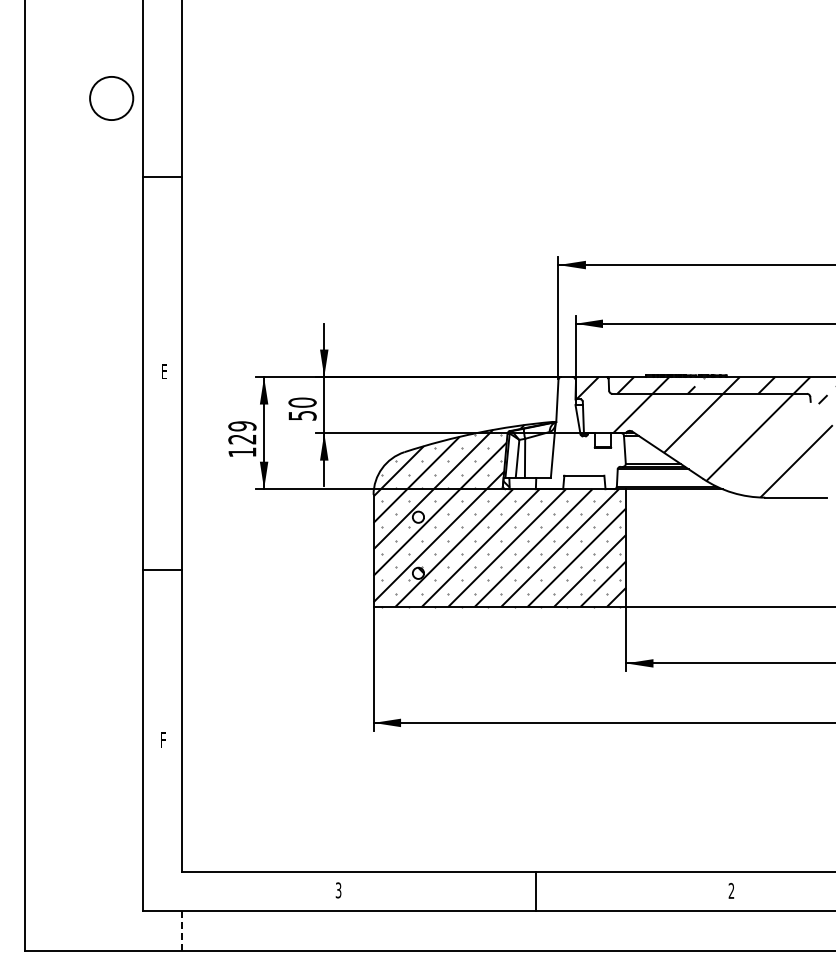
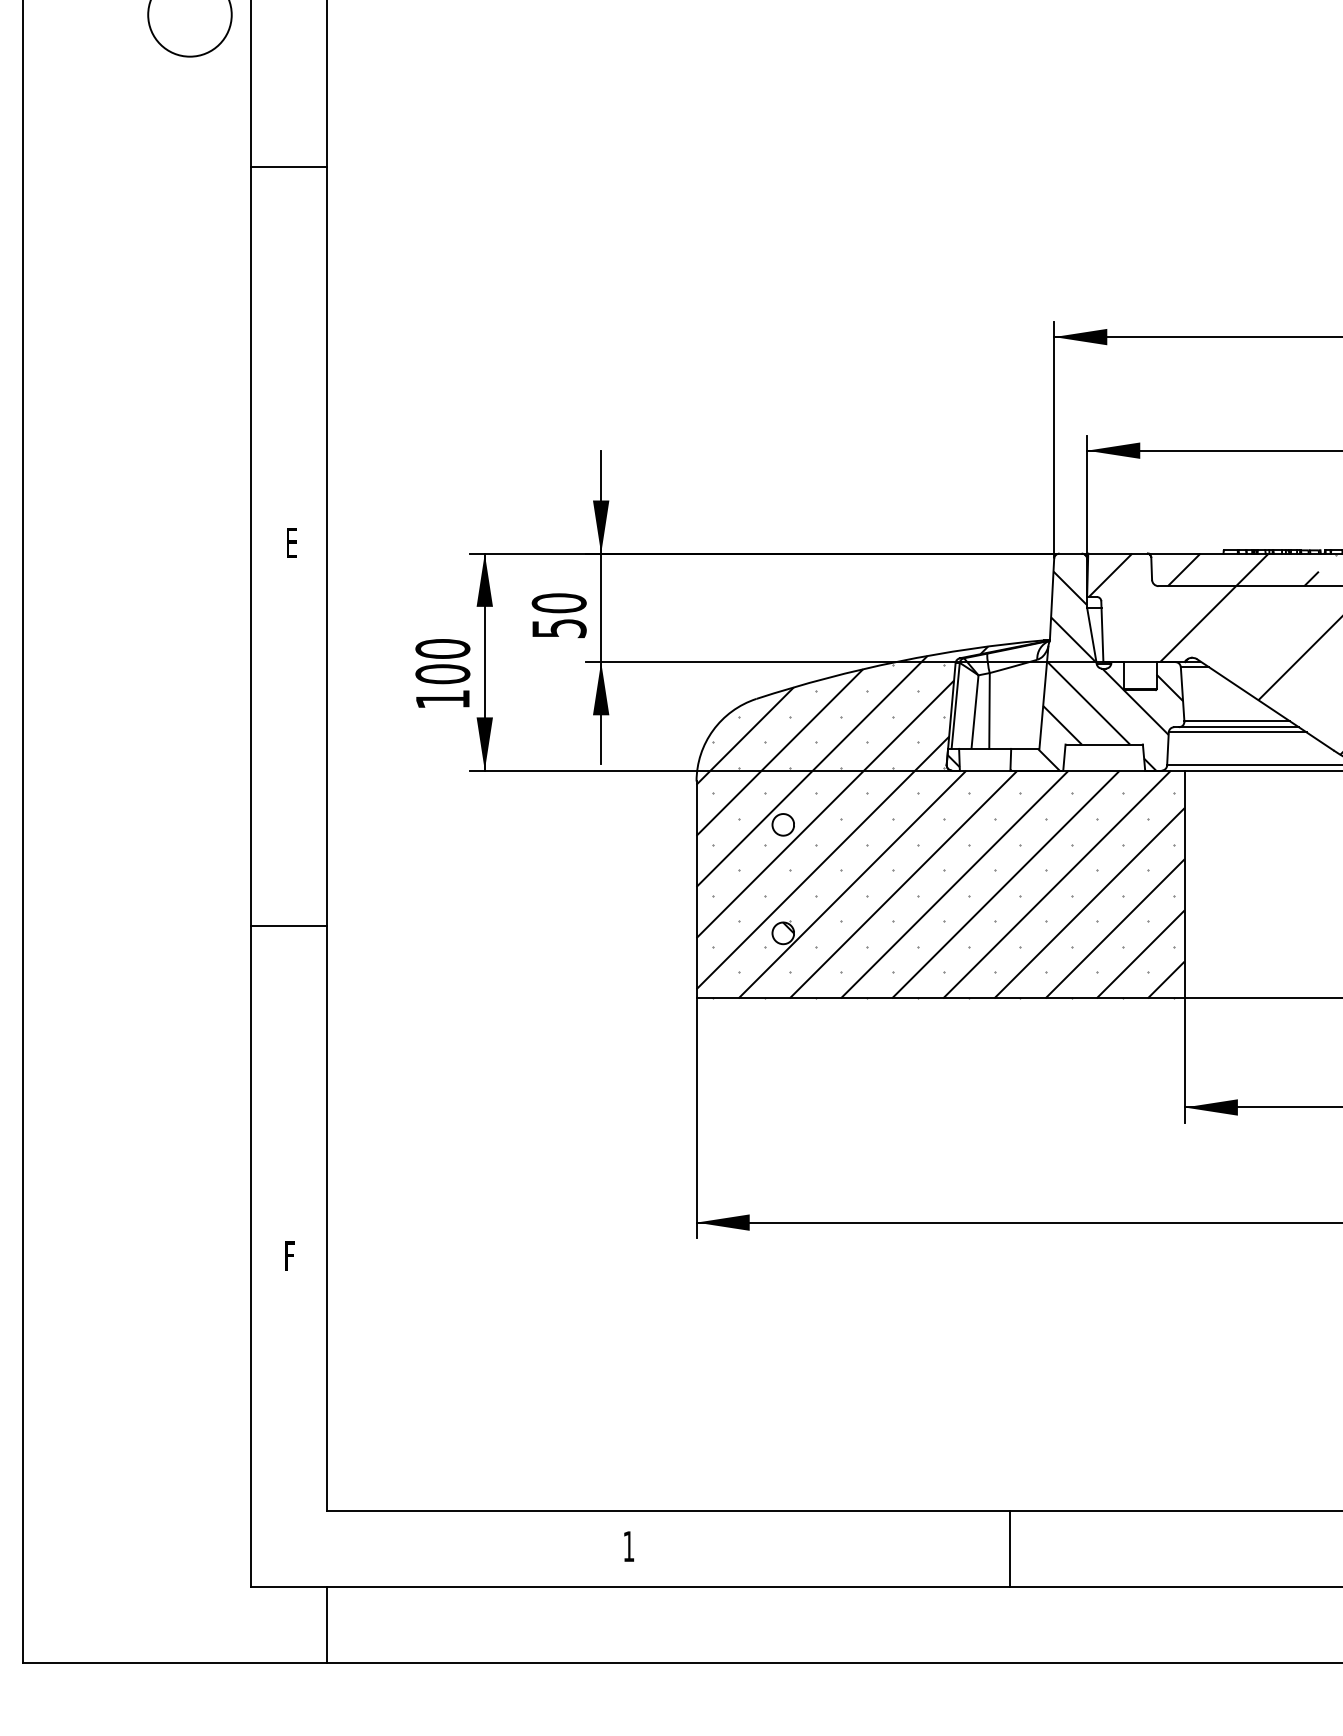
text: (242, 432) -> (443, 660), 129 -> 100
hatch: (580, 433) -> (1096, 662), added
text: (338, 890) -> (628, 1546), 3 -> 1
line: (182, 930) -> (326, 1624), dashed -> solid

